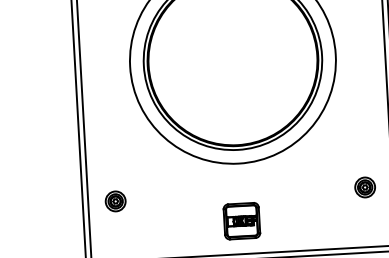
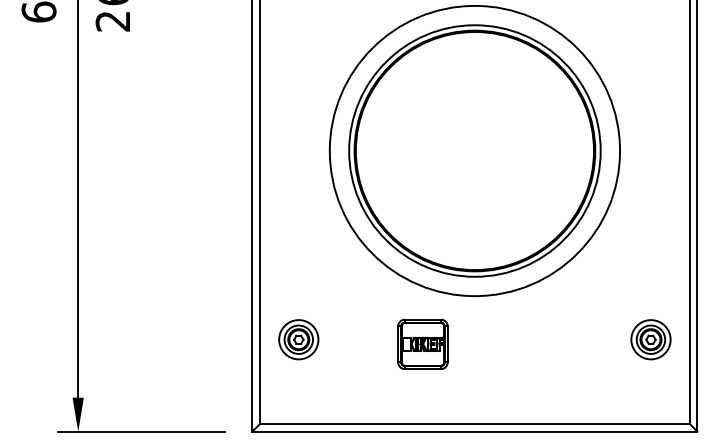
part: (364, 187) -> (650, 339), size x1.4
part: (115, 201) -> (298, 339), size x1.4
part: (241, 220) -> (422, 343), moved

